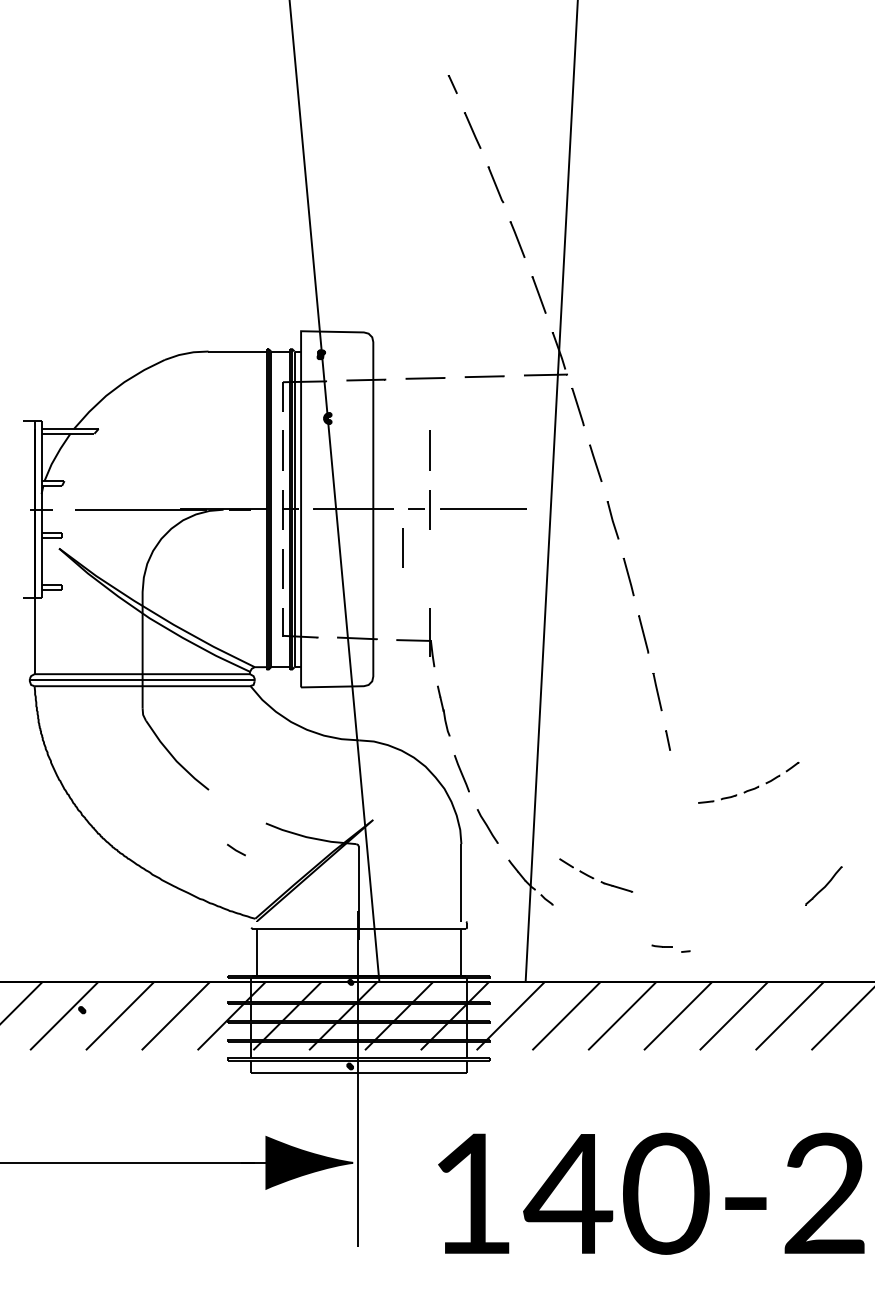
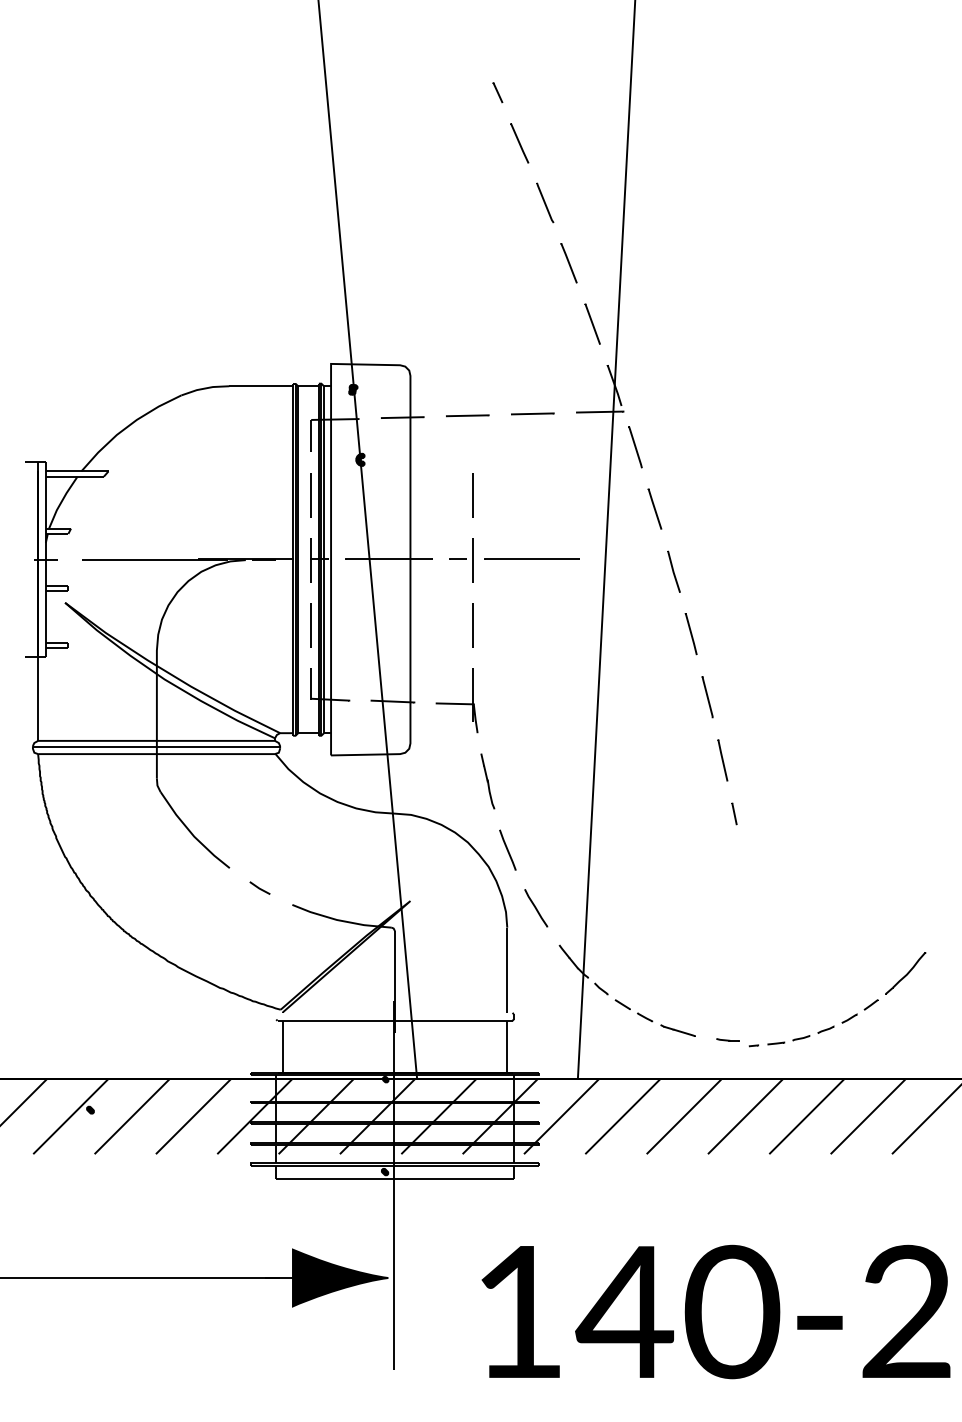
line: (402, 548) -> (472, 625), moved
part: (749, 789) -> (823, 1029), moved
line: (235, 849) -> (259, 887), moved
part: (595, 874) -> (654, 1017), moved

